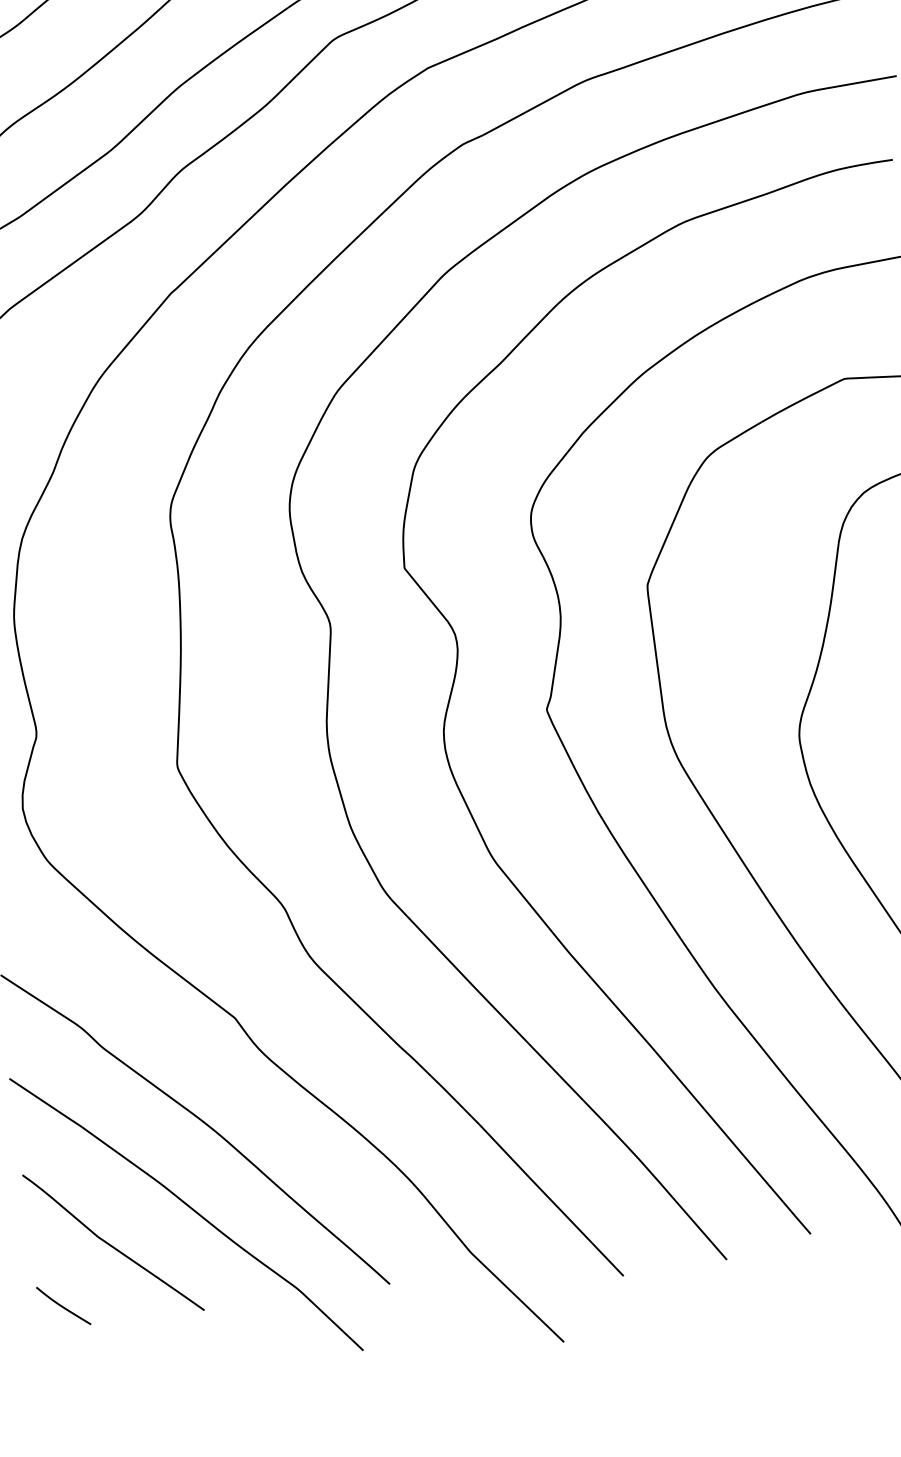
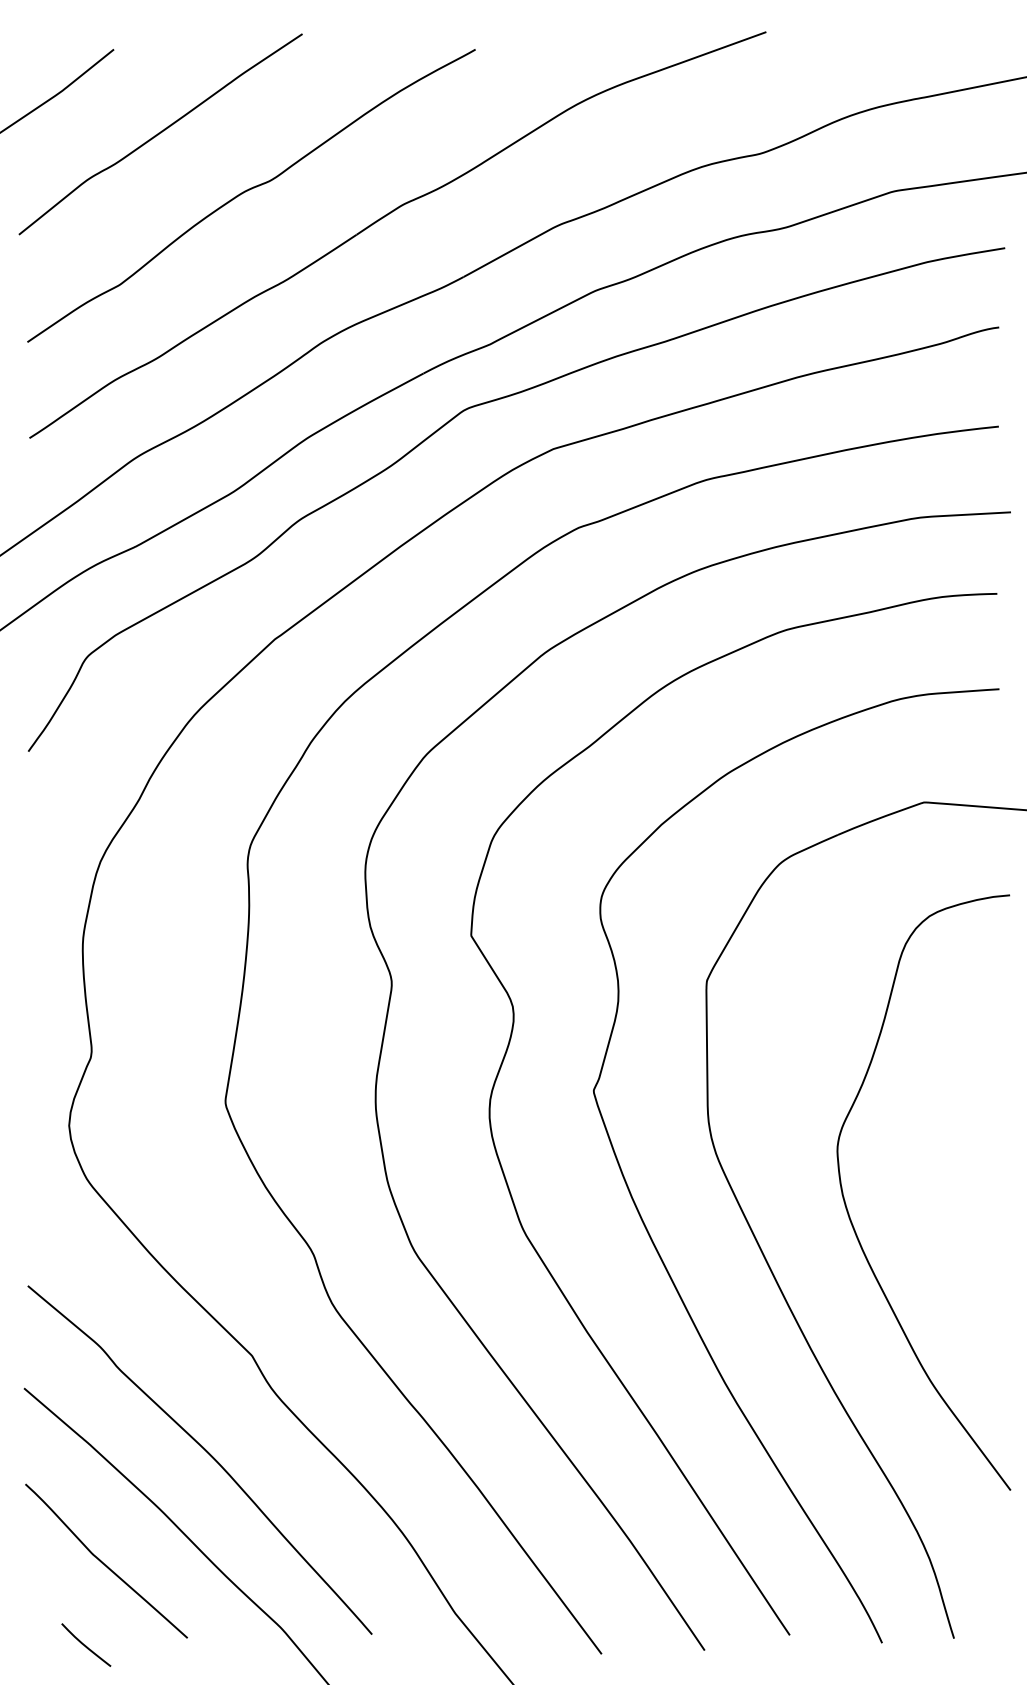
curve: (63, 1306) -> (86, 1645), moved

